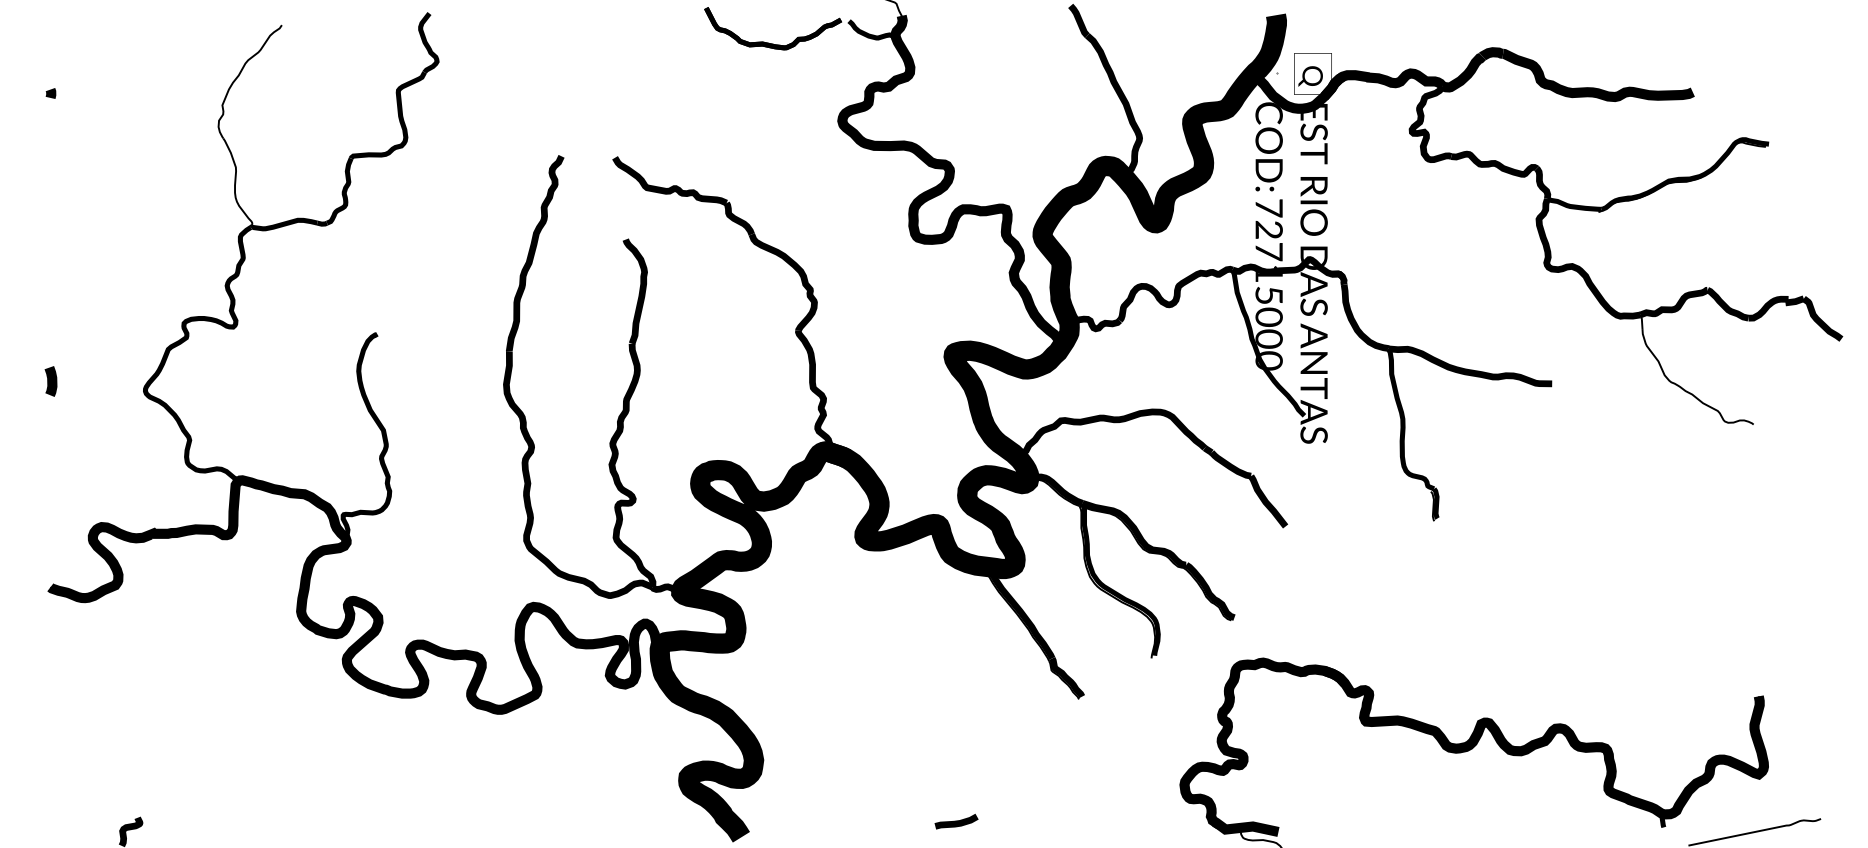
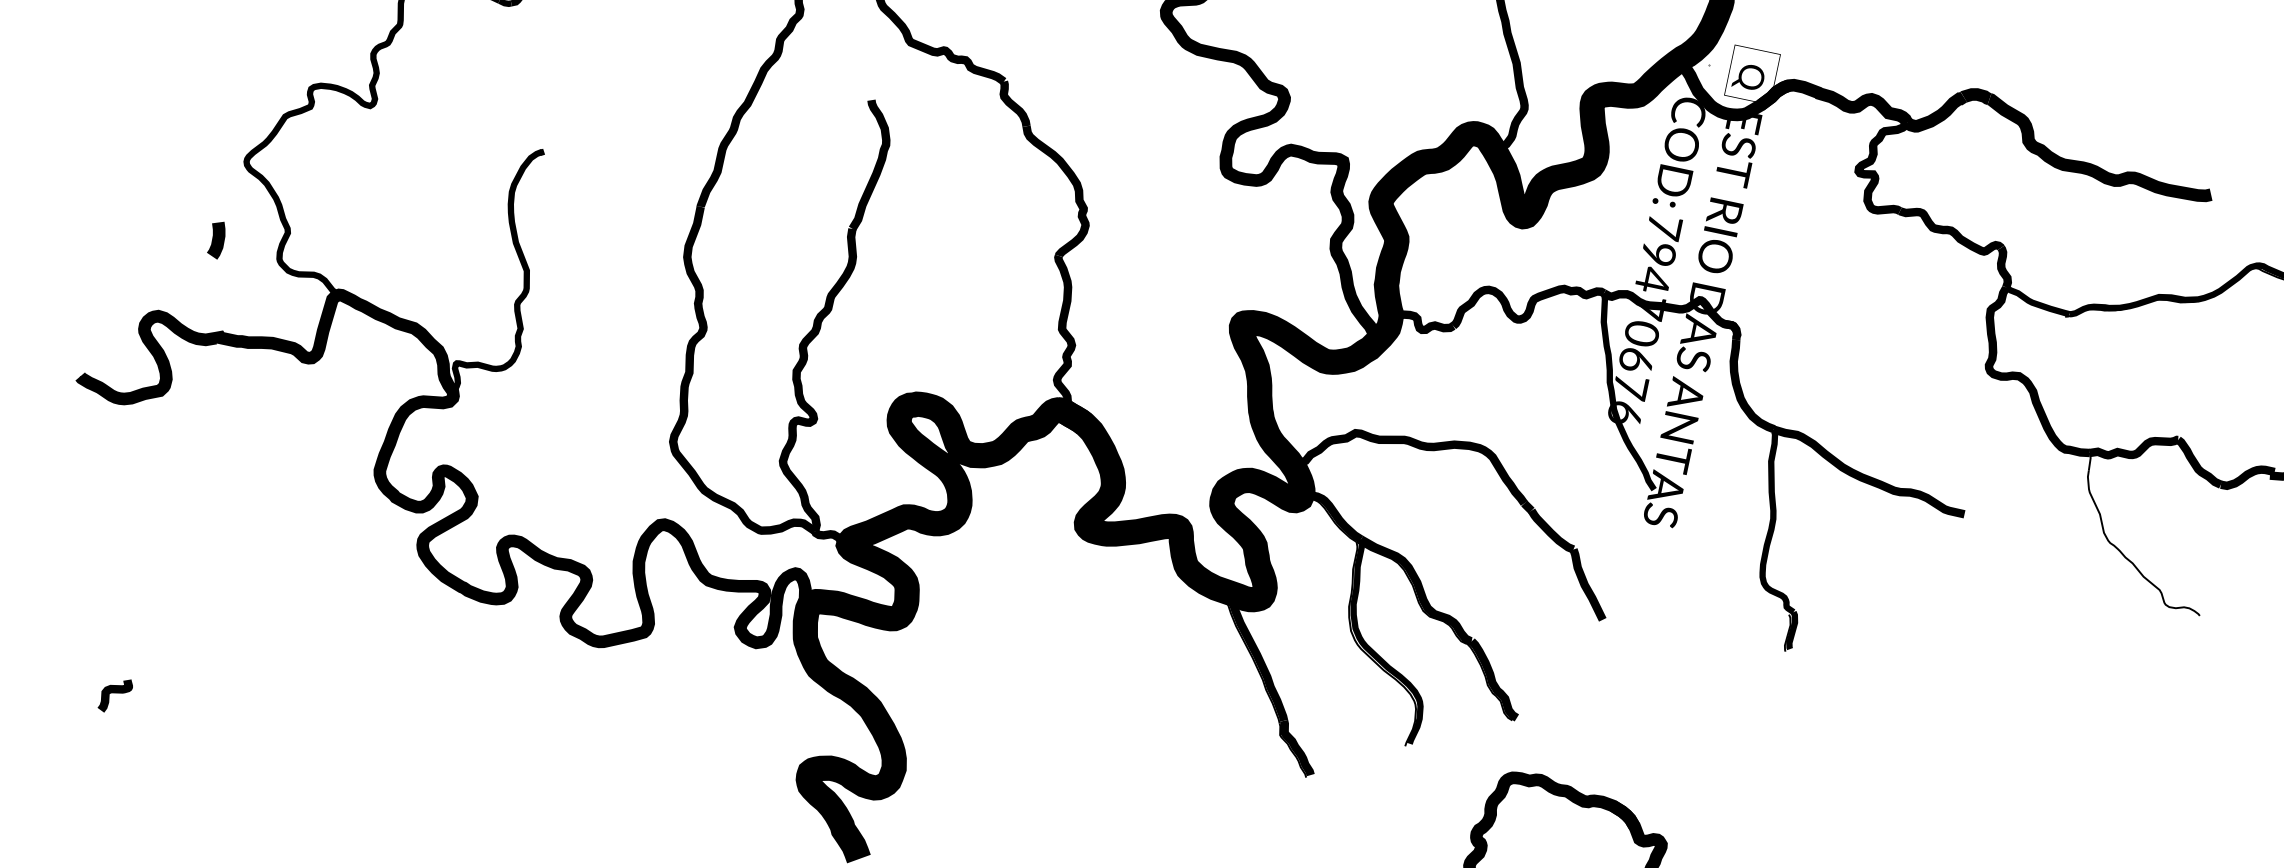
text: (1268, 295) -> (1641, 333), 72715000 -> 79470676
curve: (50, 381) -> (216, 239), moved

